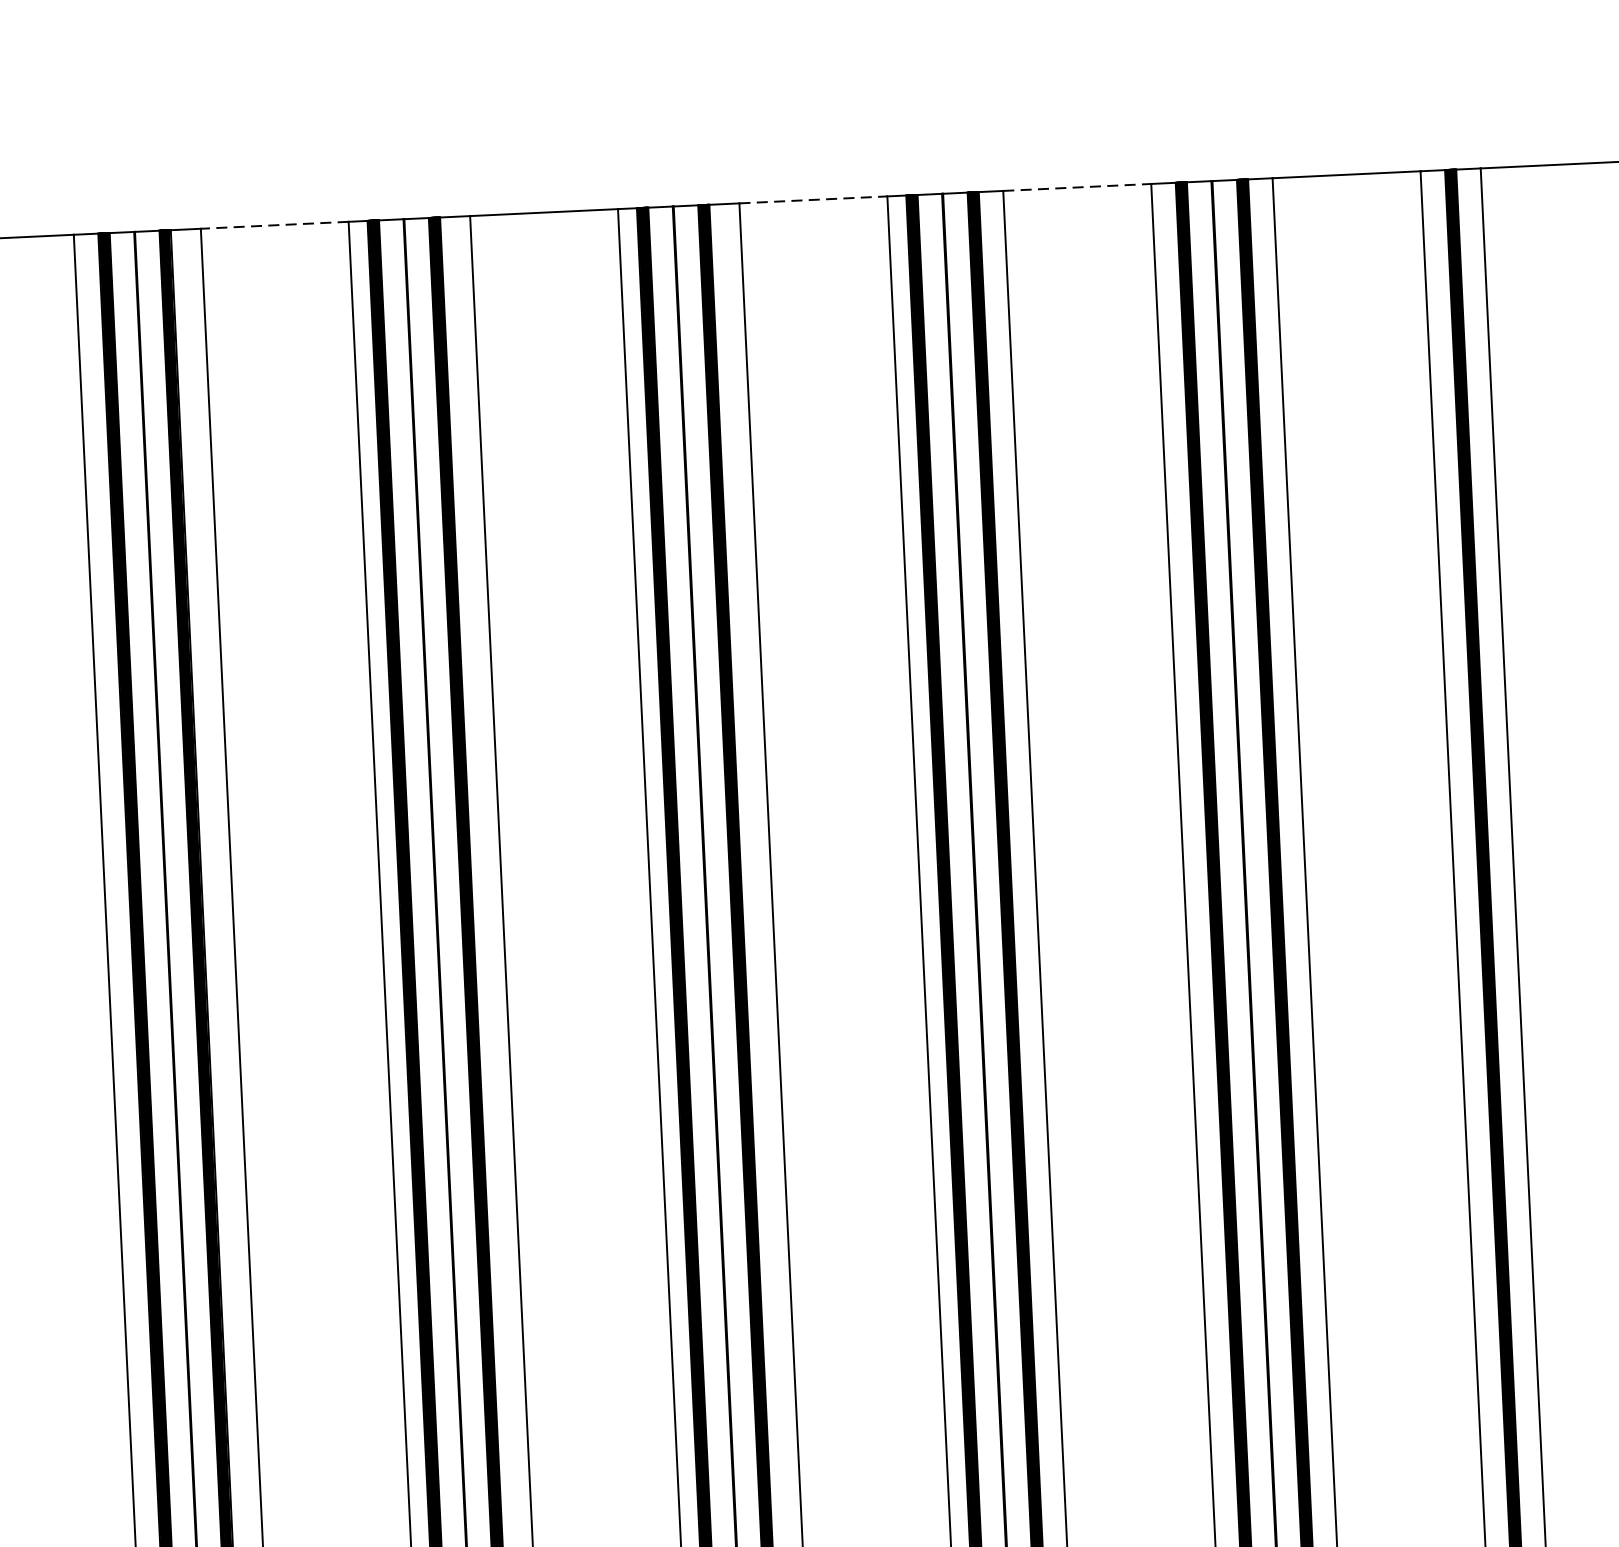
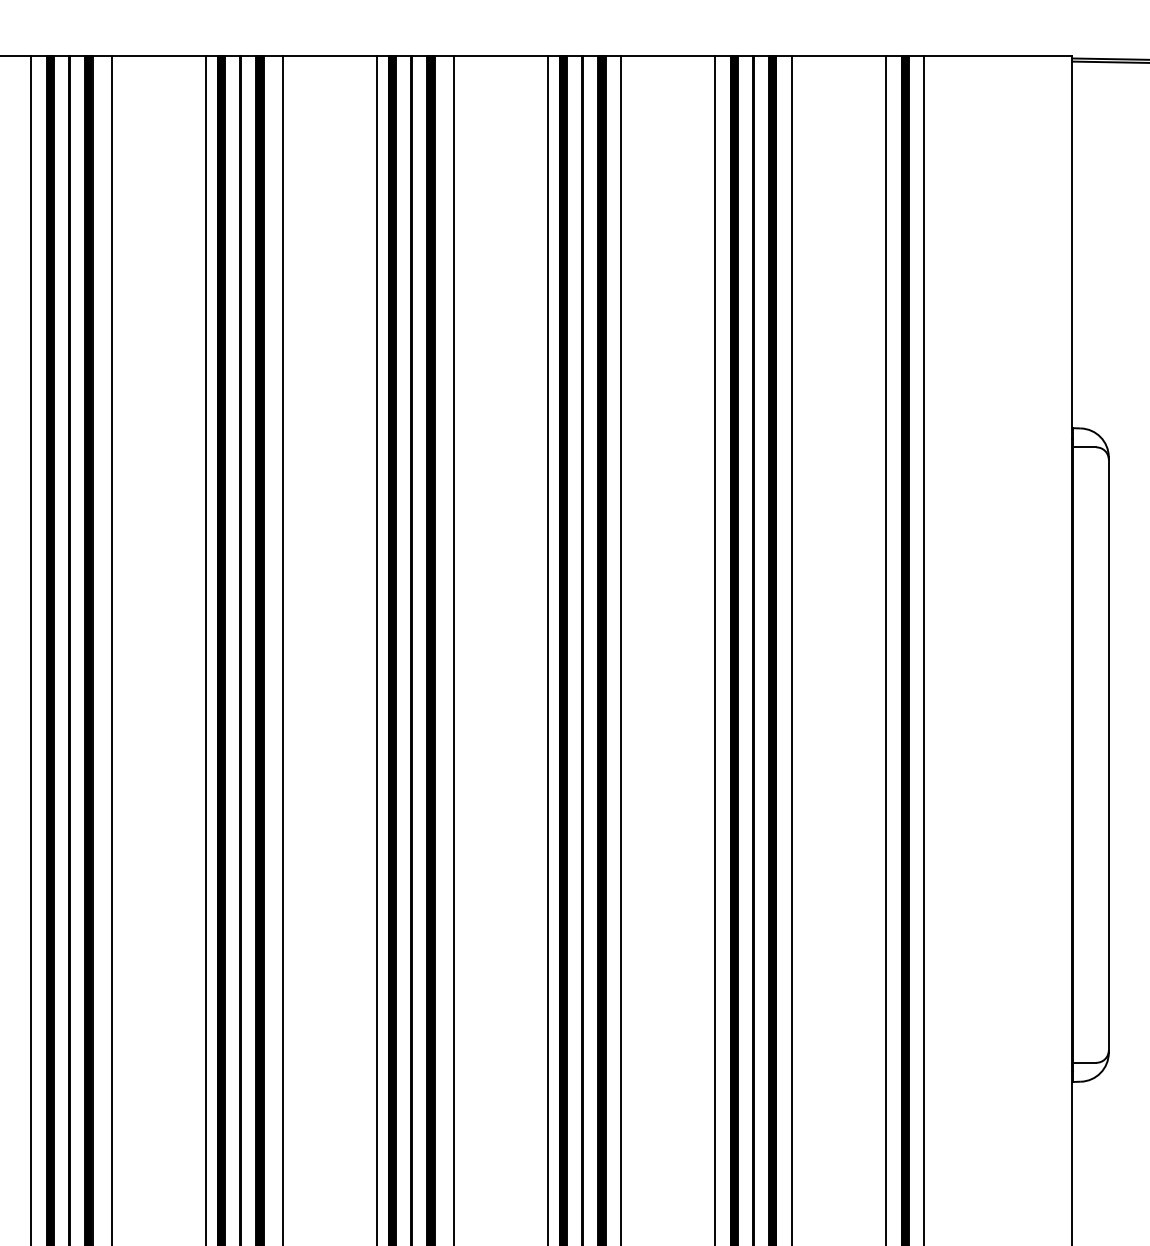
line: (1077, 187) -> (668, 55), dashed -> solid
line: (813, 199) -> (500, 55), dashed -> solid
line: (274, 224) -> (158, 55), dashed -> solid

